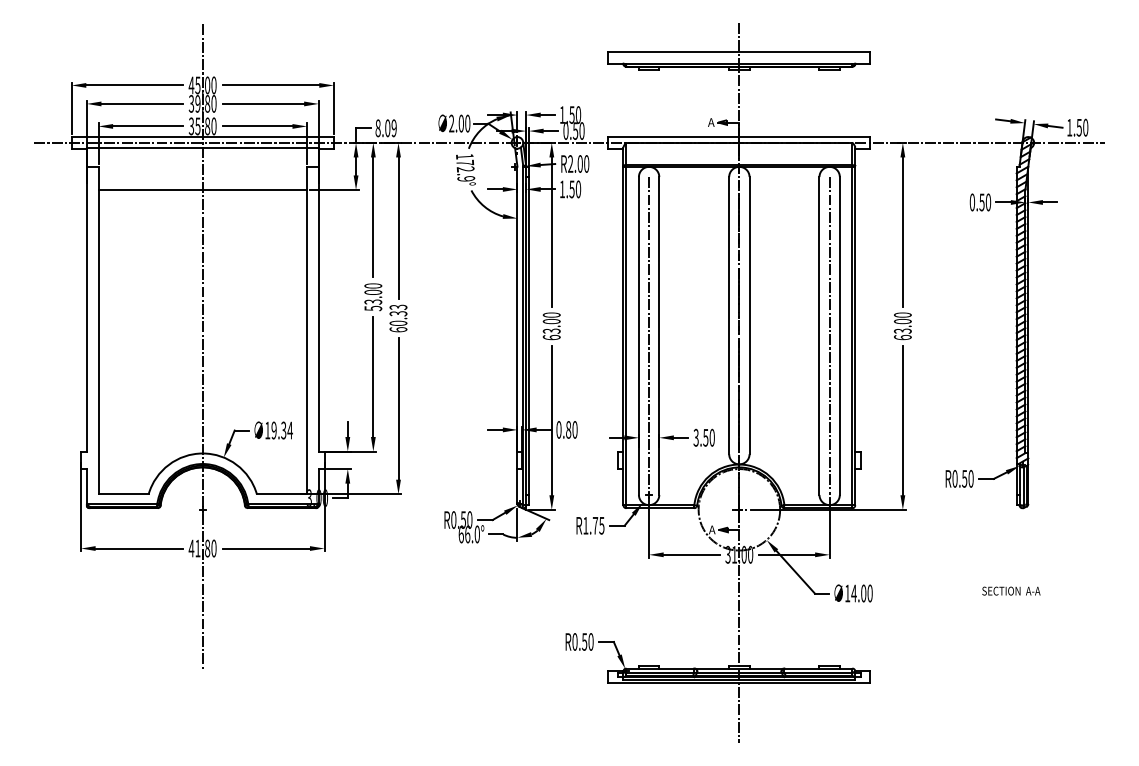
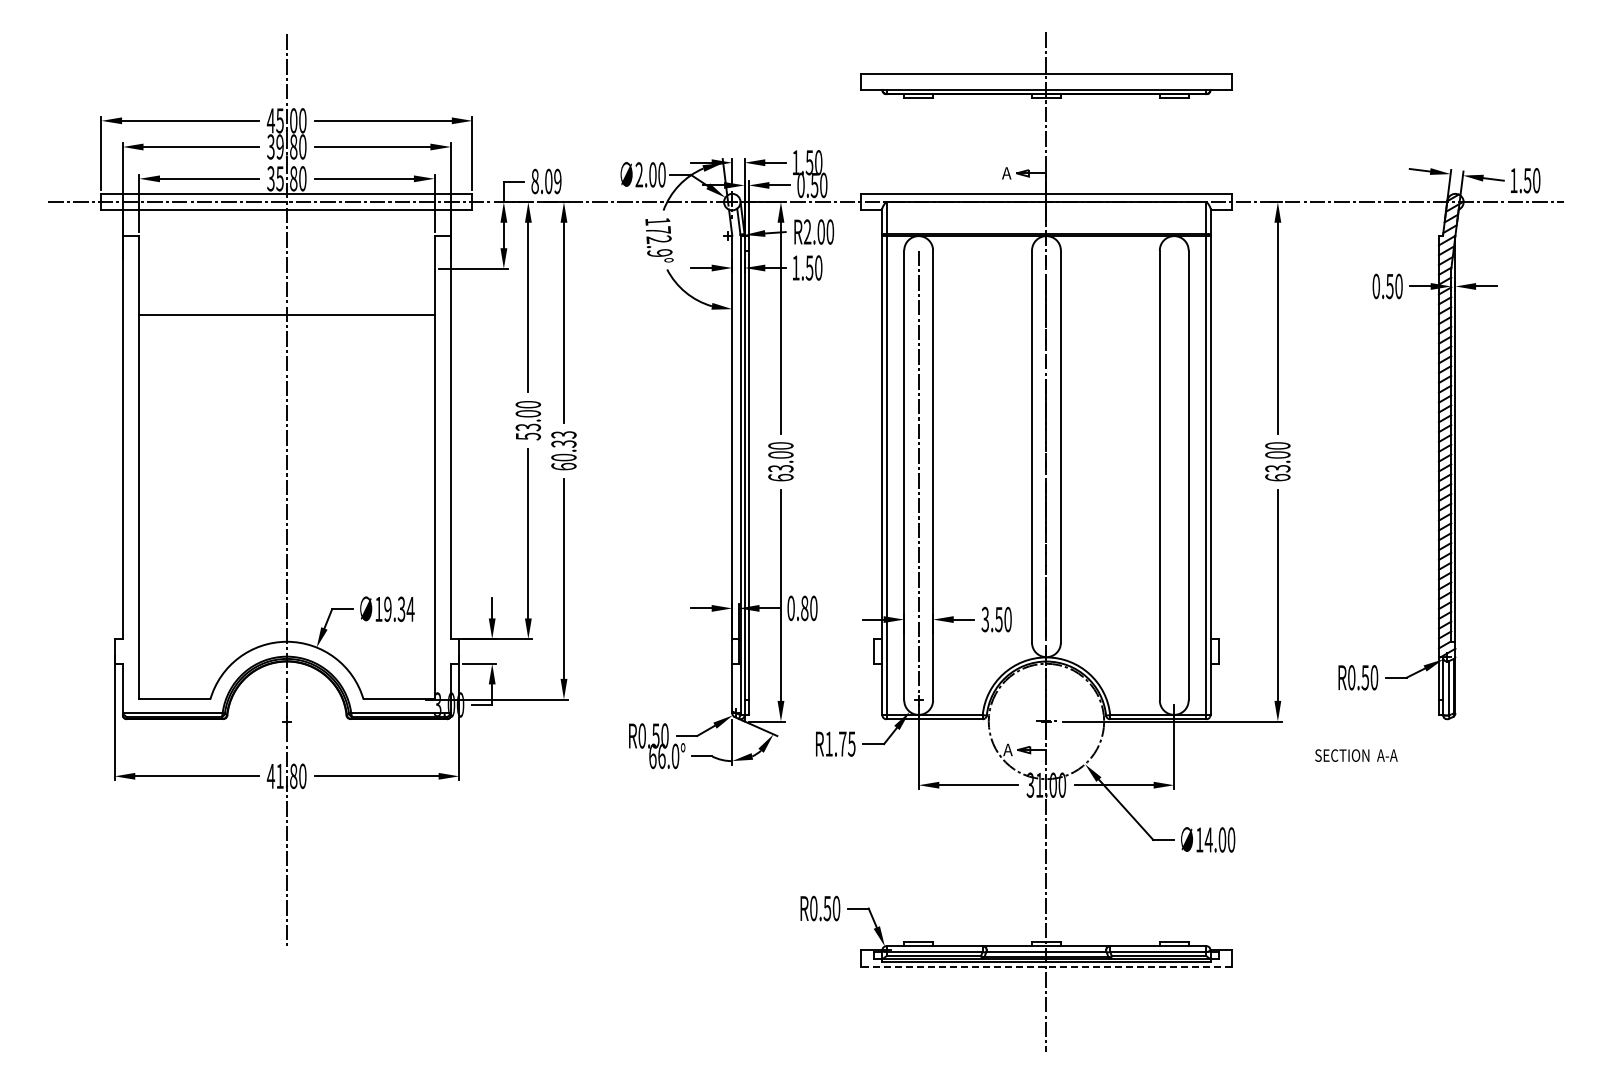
line: (202, 189) -> (286, 314), moved
line: (829, 336) -> (1174, 475), removed
text: (1011, 591) -> (1356, 755), moved
line: (738, 682) -> (1045, 966), solid -> dashed

